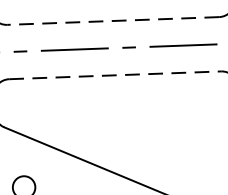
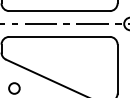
line: (113, 21) -> (59, 11), dashed -> solid
line: (117, 74) -> (60, 36), dashed -> solid

